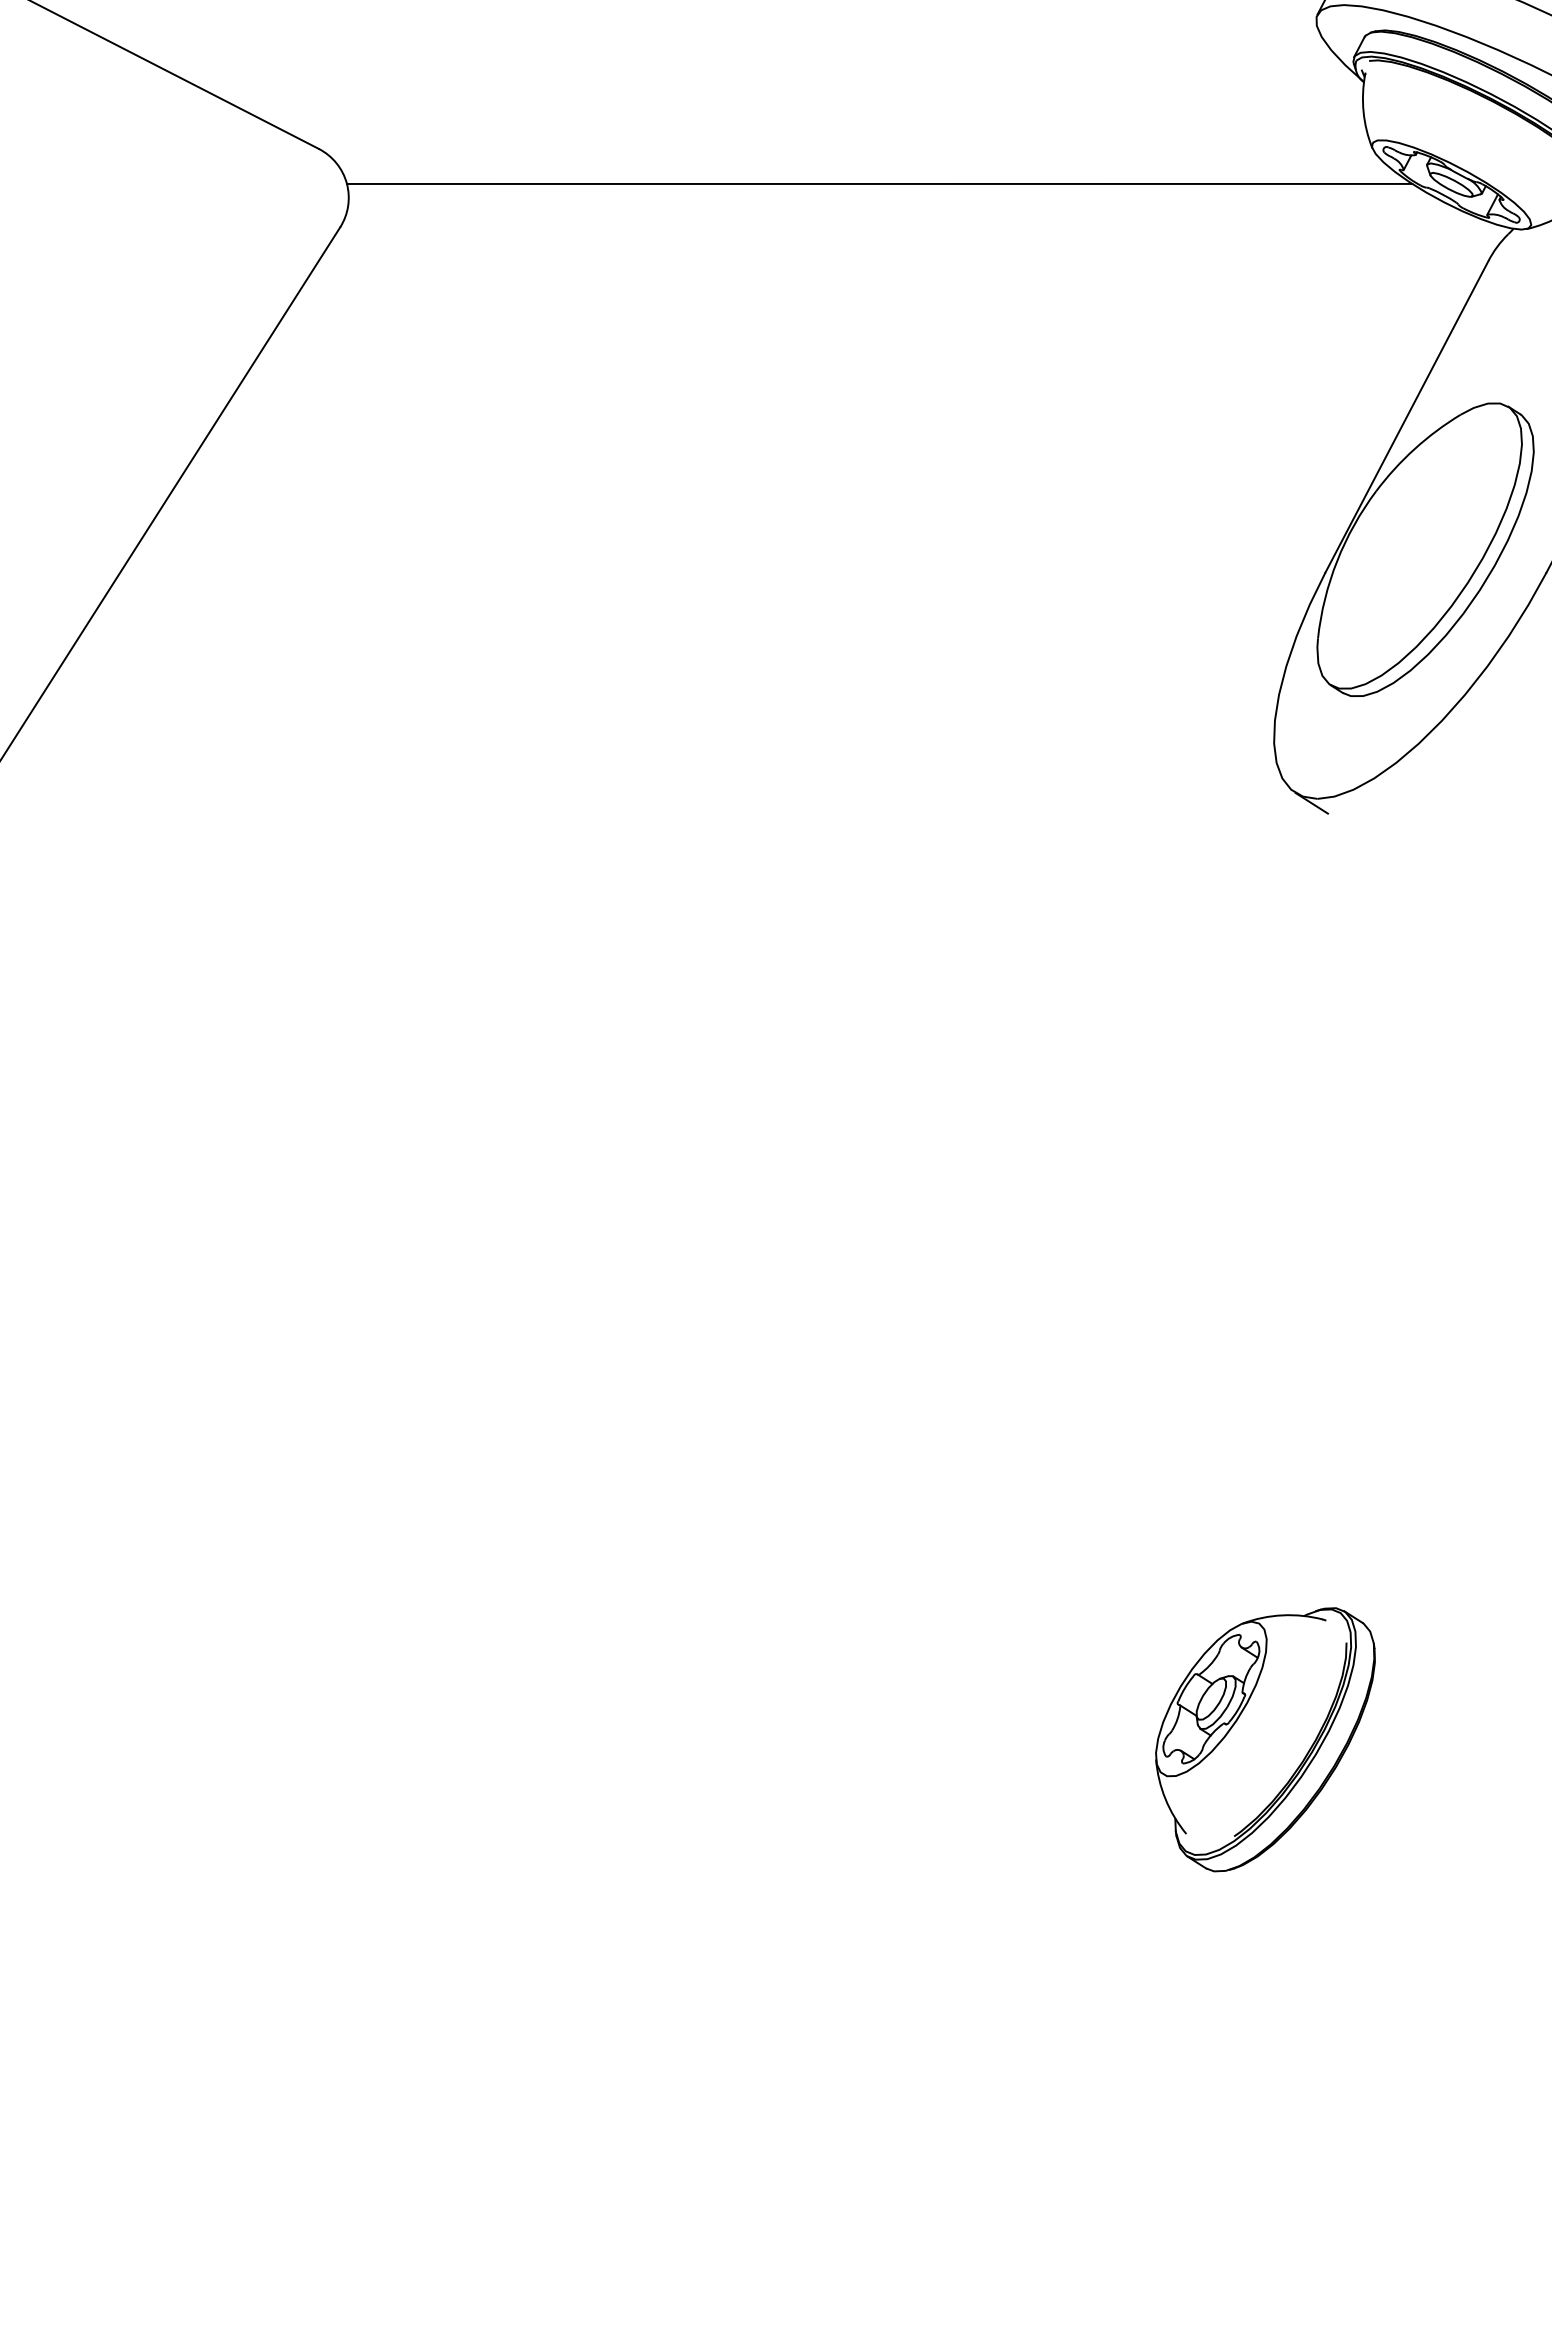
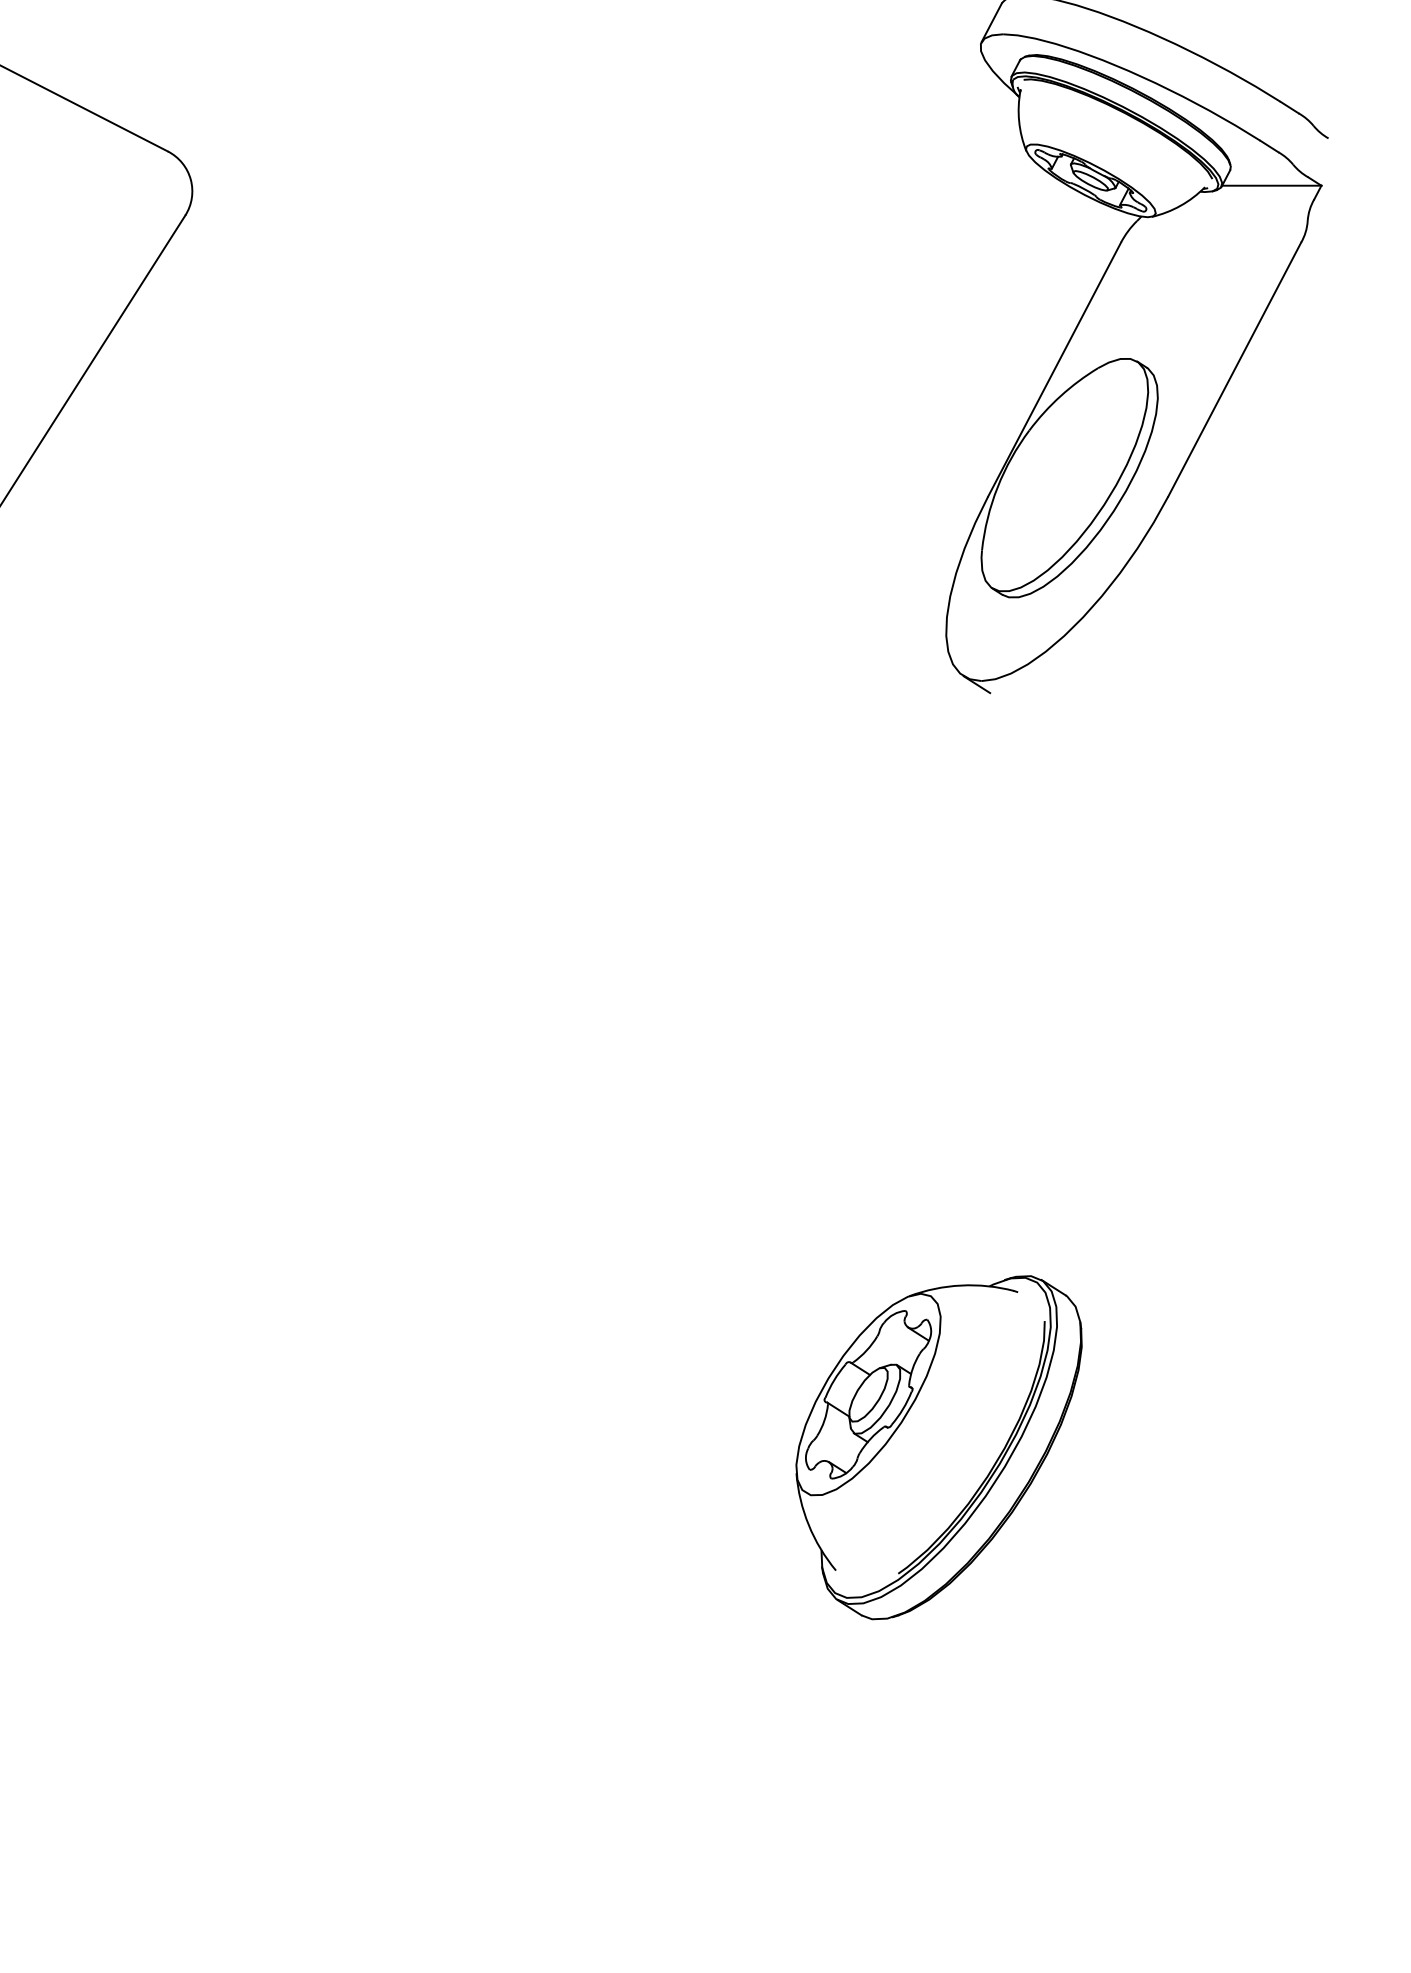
line: (879, 184) -> (624, 180), removed
part: (1265, 1739) -> (939, 1447), size x1.6

